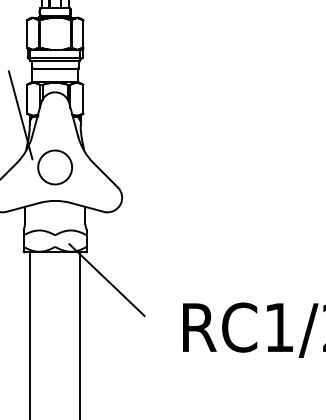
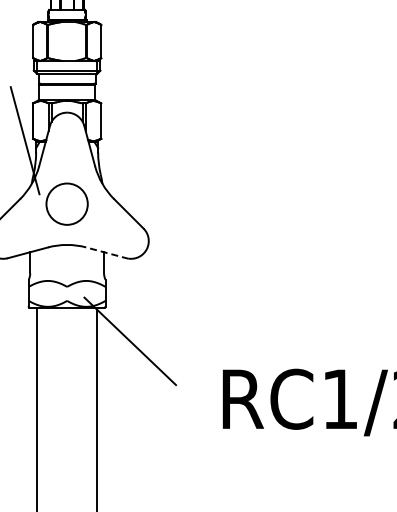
line: (88, 207) -> (107, 253), solid -> dashed

